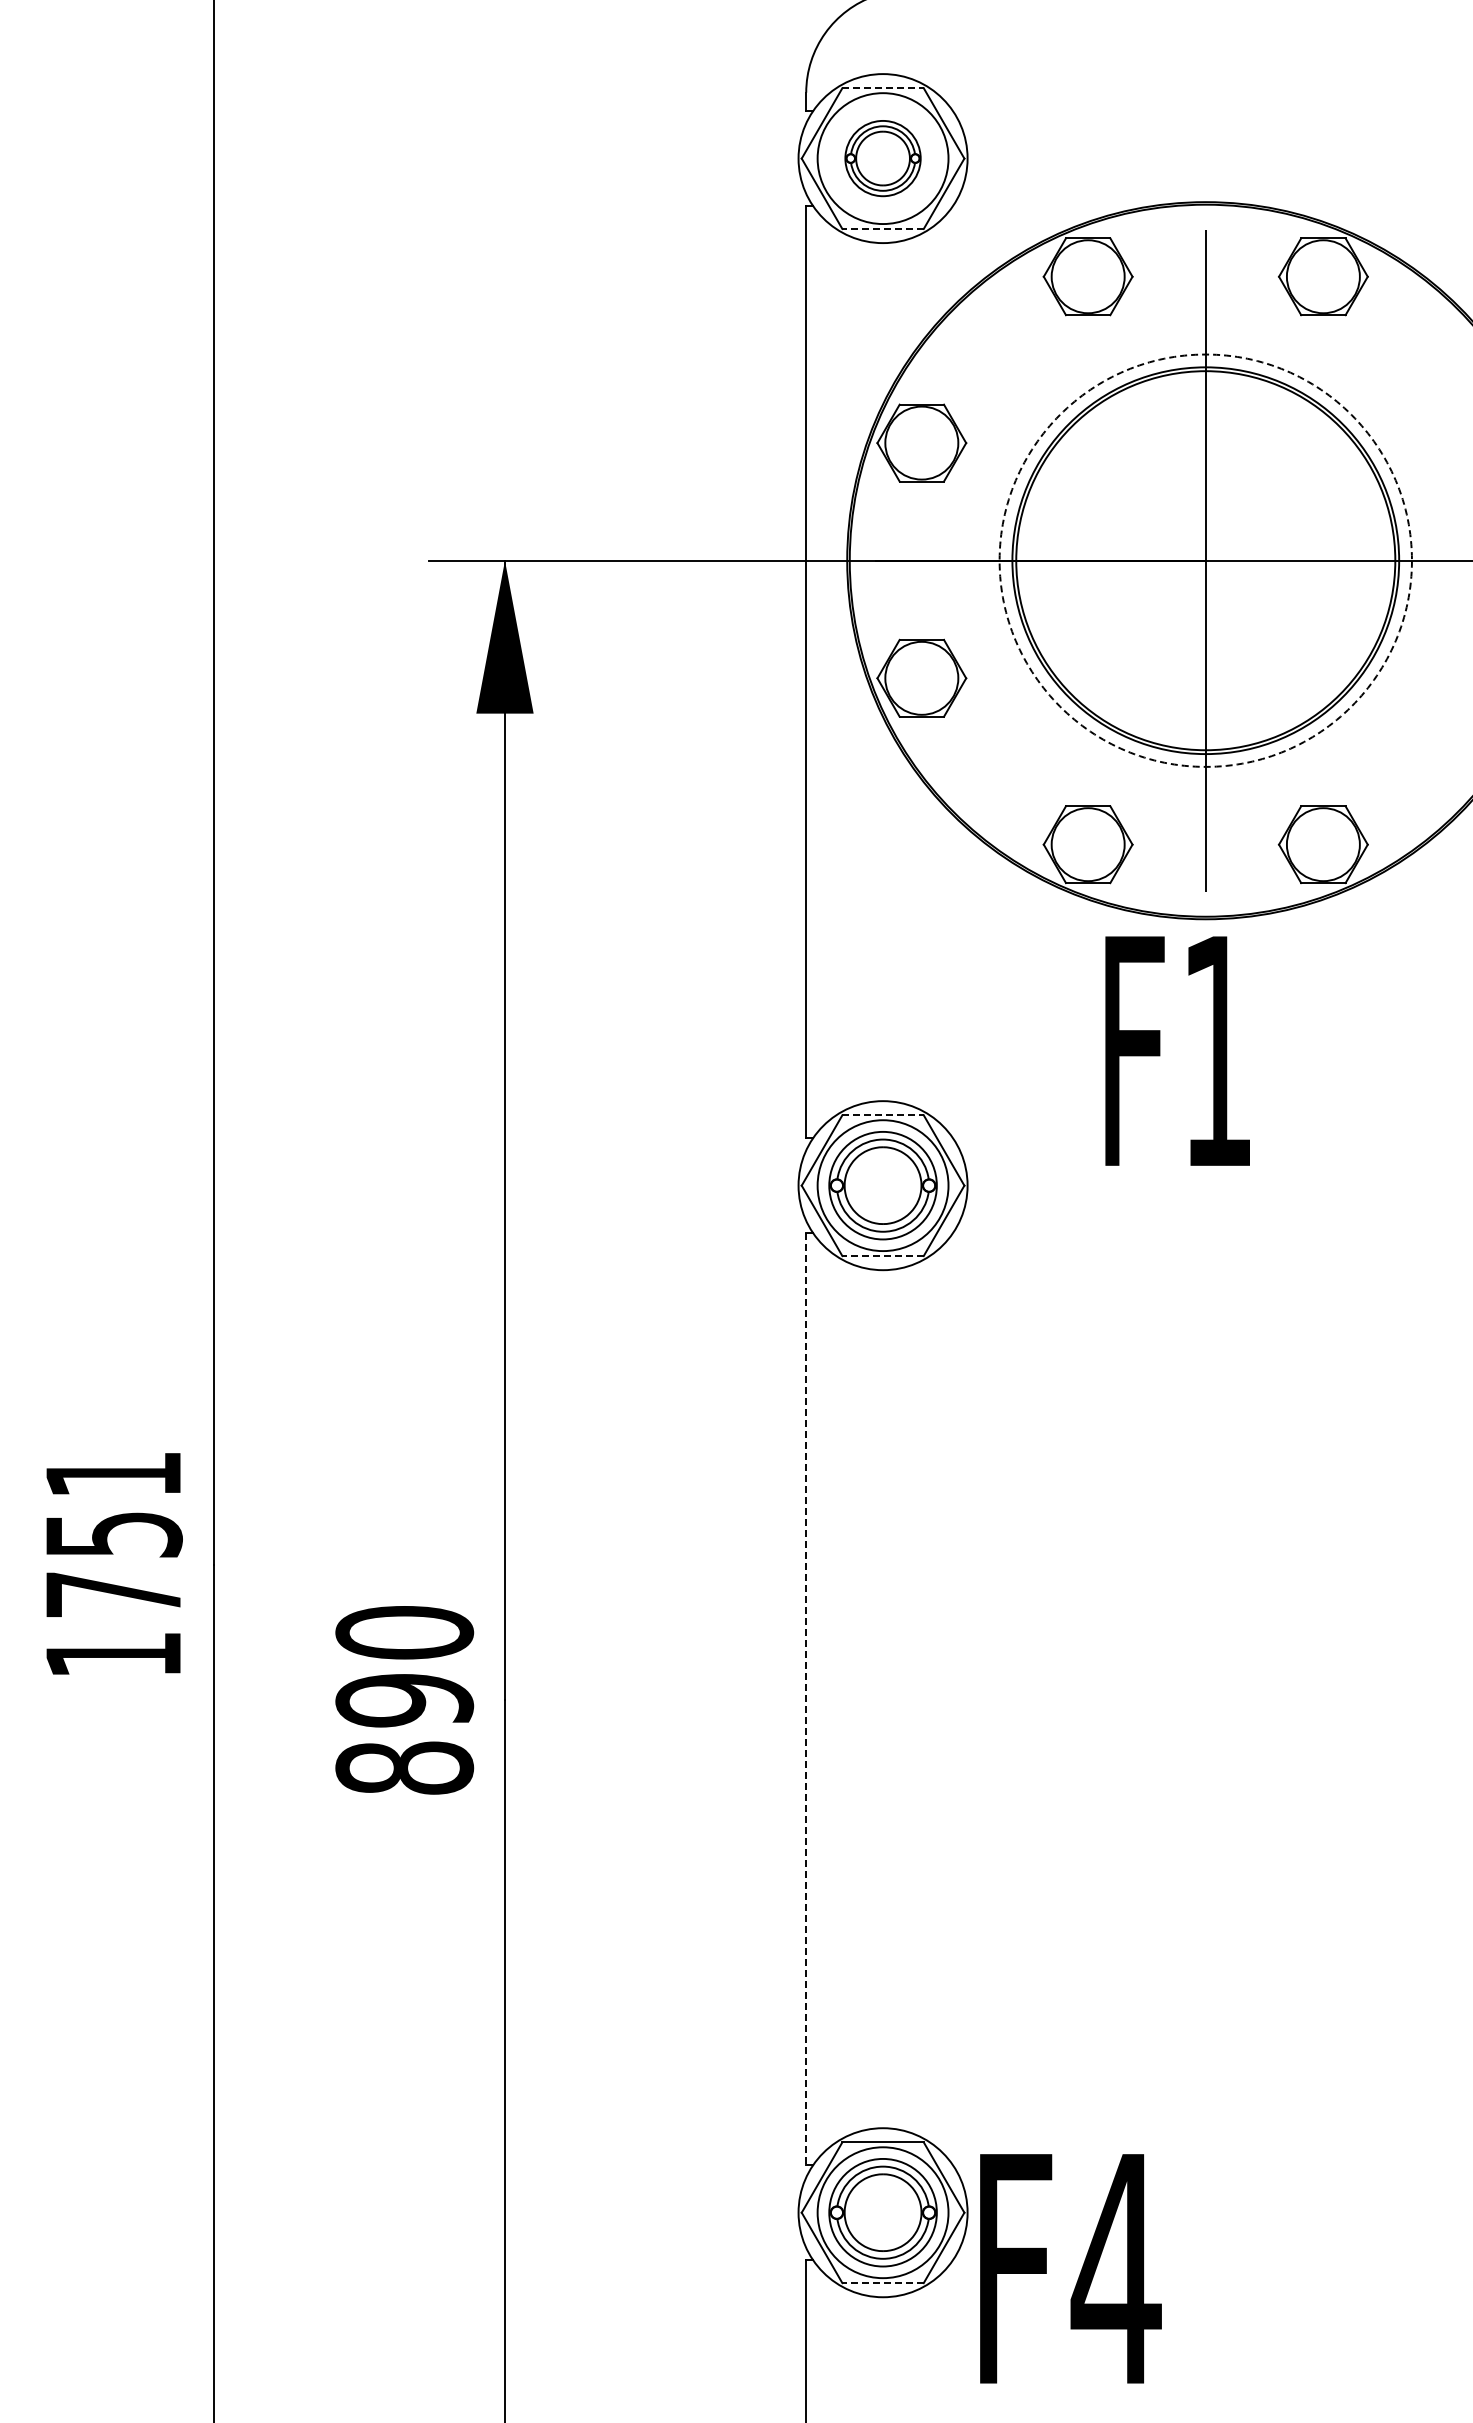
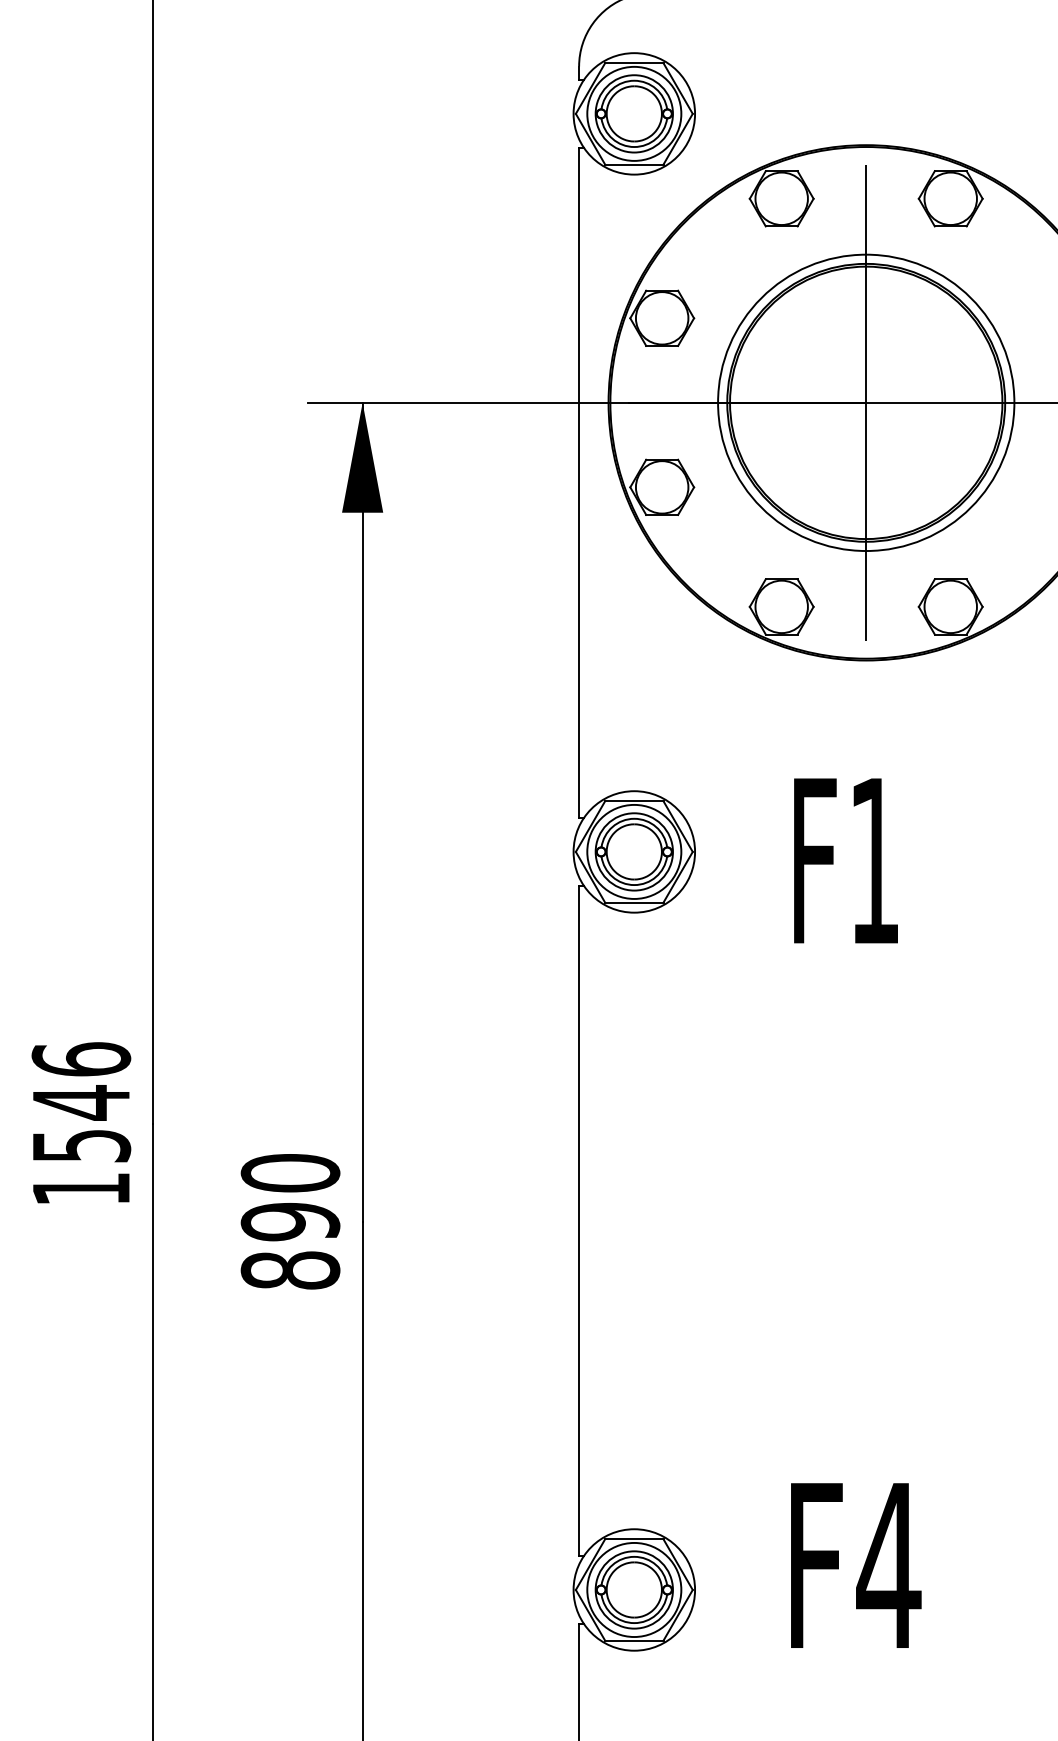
line: (883, 88) -> (634, 63), dashed -> solid
part: (882, 158) -> (633, 113), size x1.43
line: (883, 229) -> (634, 164), dashed -> solid
circle: (1205, 560) -> (866, 402), dashed -> solid
text: (1177, 1050) -> (845, 860), moved
line: (883, 1115) -> (634, 801), dashed -> solid
line: (883, 1256) -> (634, 902), dashed -> solid
text: (113, 1533) -> (81, 1101), 1751 -> 1546
line: (806, 1699) -> (579, 1221), dashed -> solid
text: (1070, 2268) -> (855, 1565), moved
line: (883, 2283) -> (634, 1640), dashed -> solid

